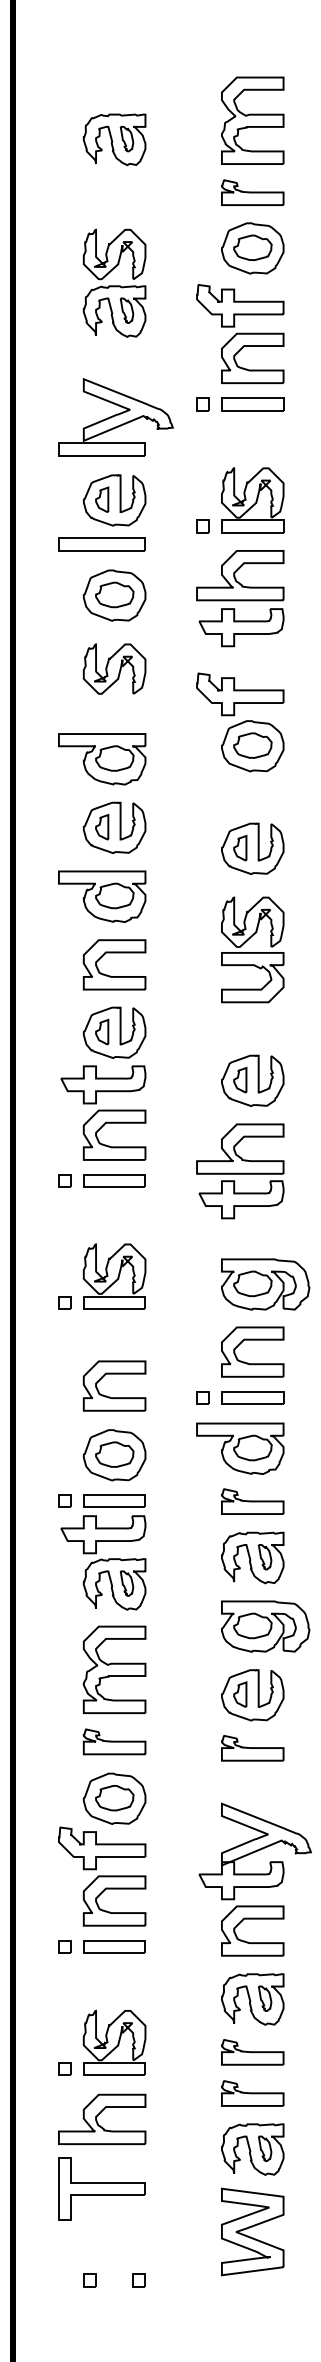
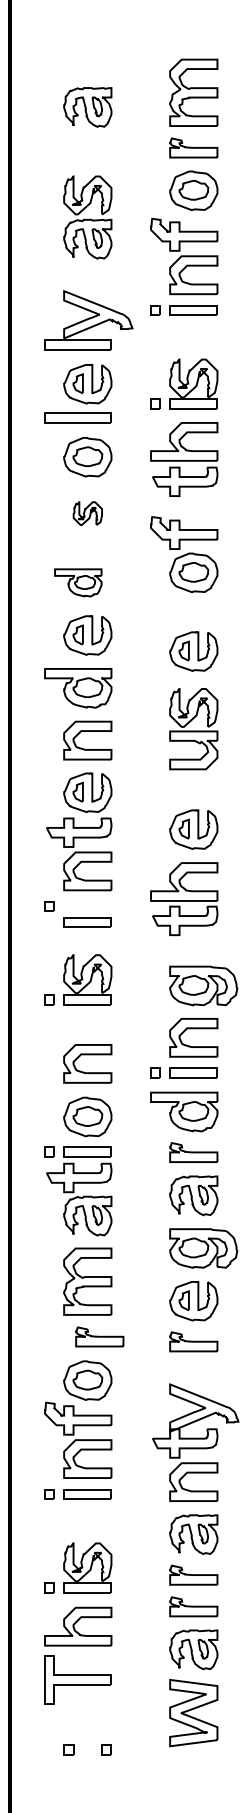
part: (114, 668) -> (87, 513), size x0.6
part: (102, 758) -> (78, 582), size x0.7
part: (114, 1181) -> (87, 922), moved
part: (114, 1741) -> (99, 1336), moved

